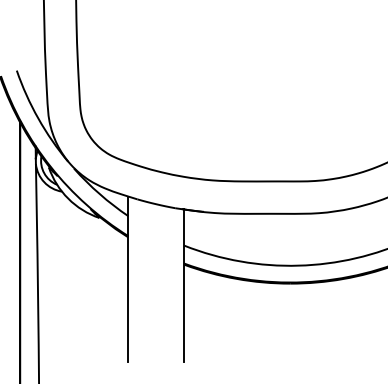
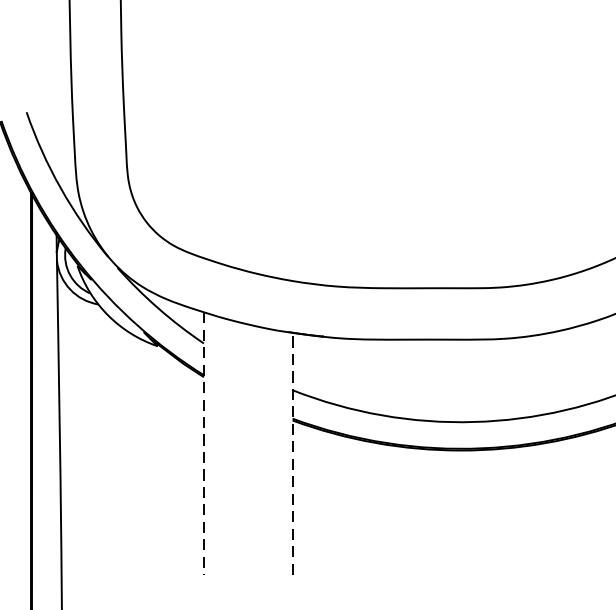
line: (128, 279) -> (203, 443), solid -> dashed
line: (184, 285) -> (292, 453), solid -> dashed

